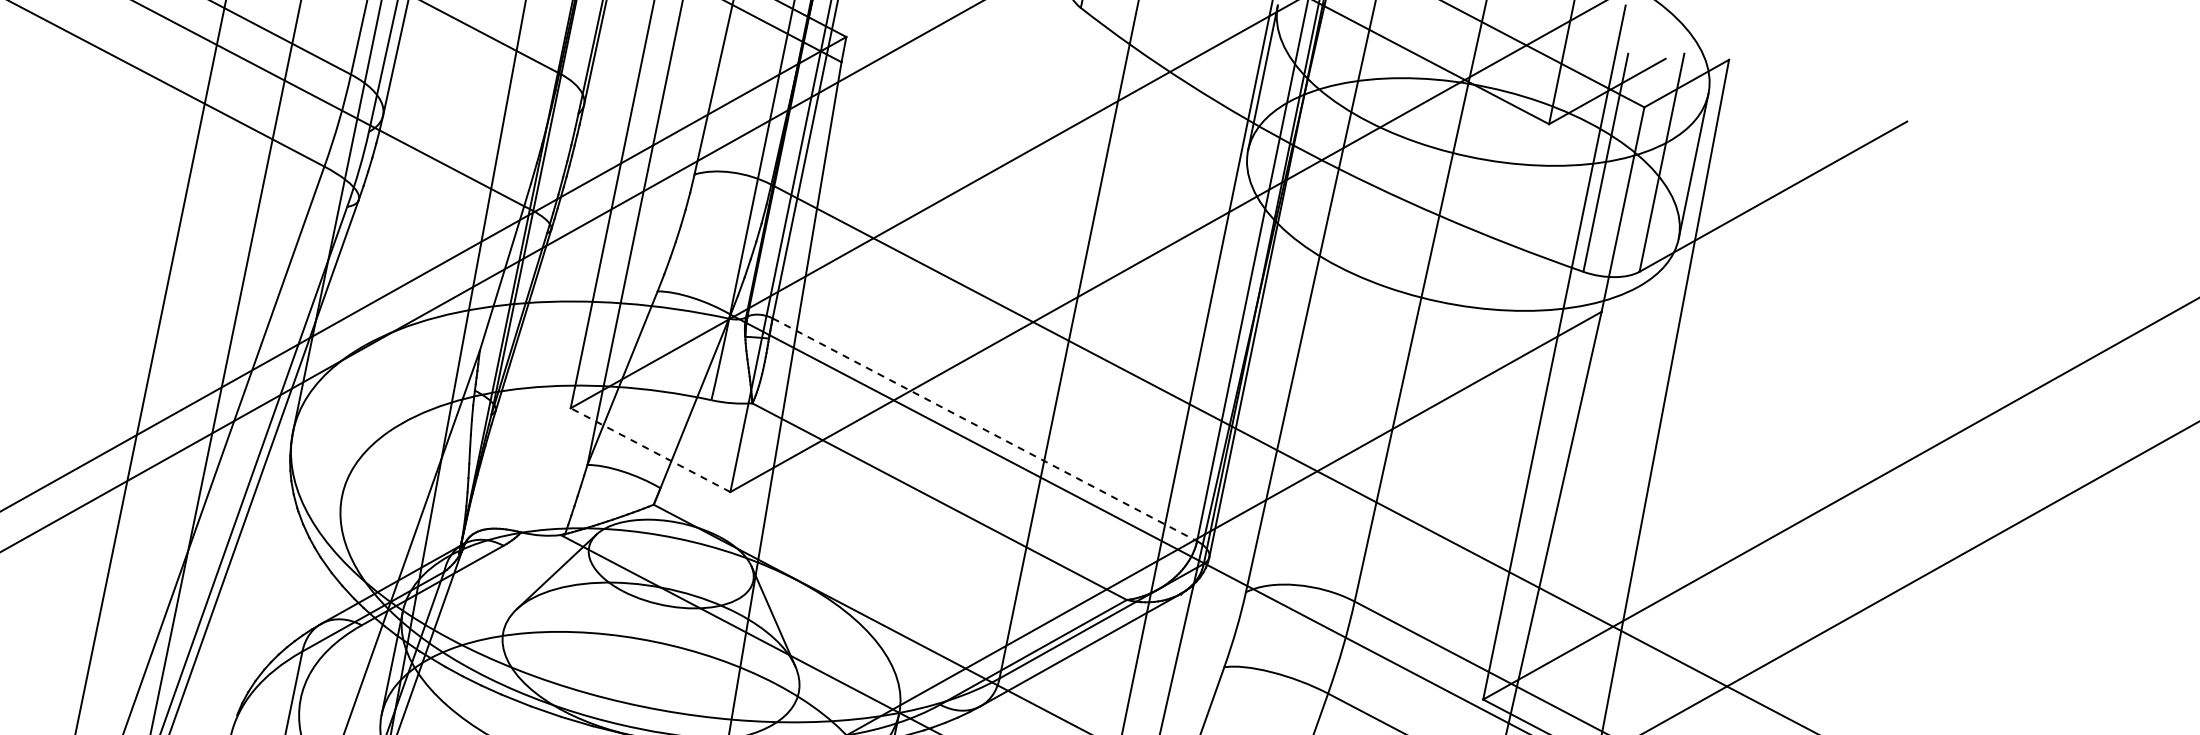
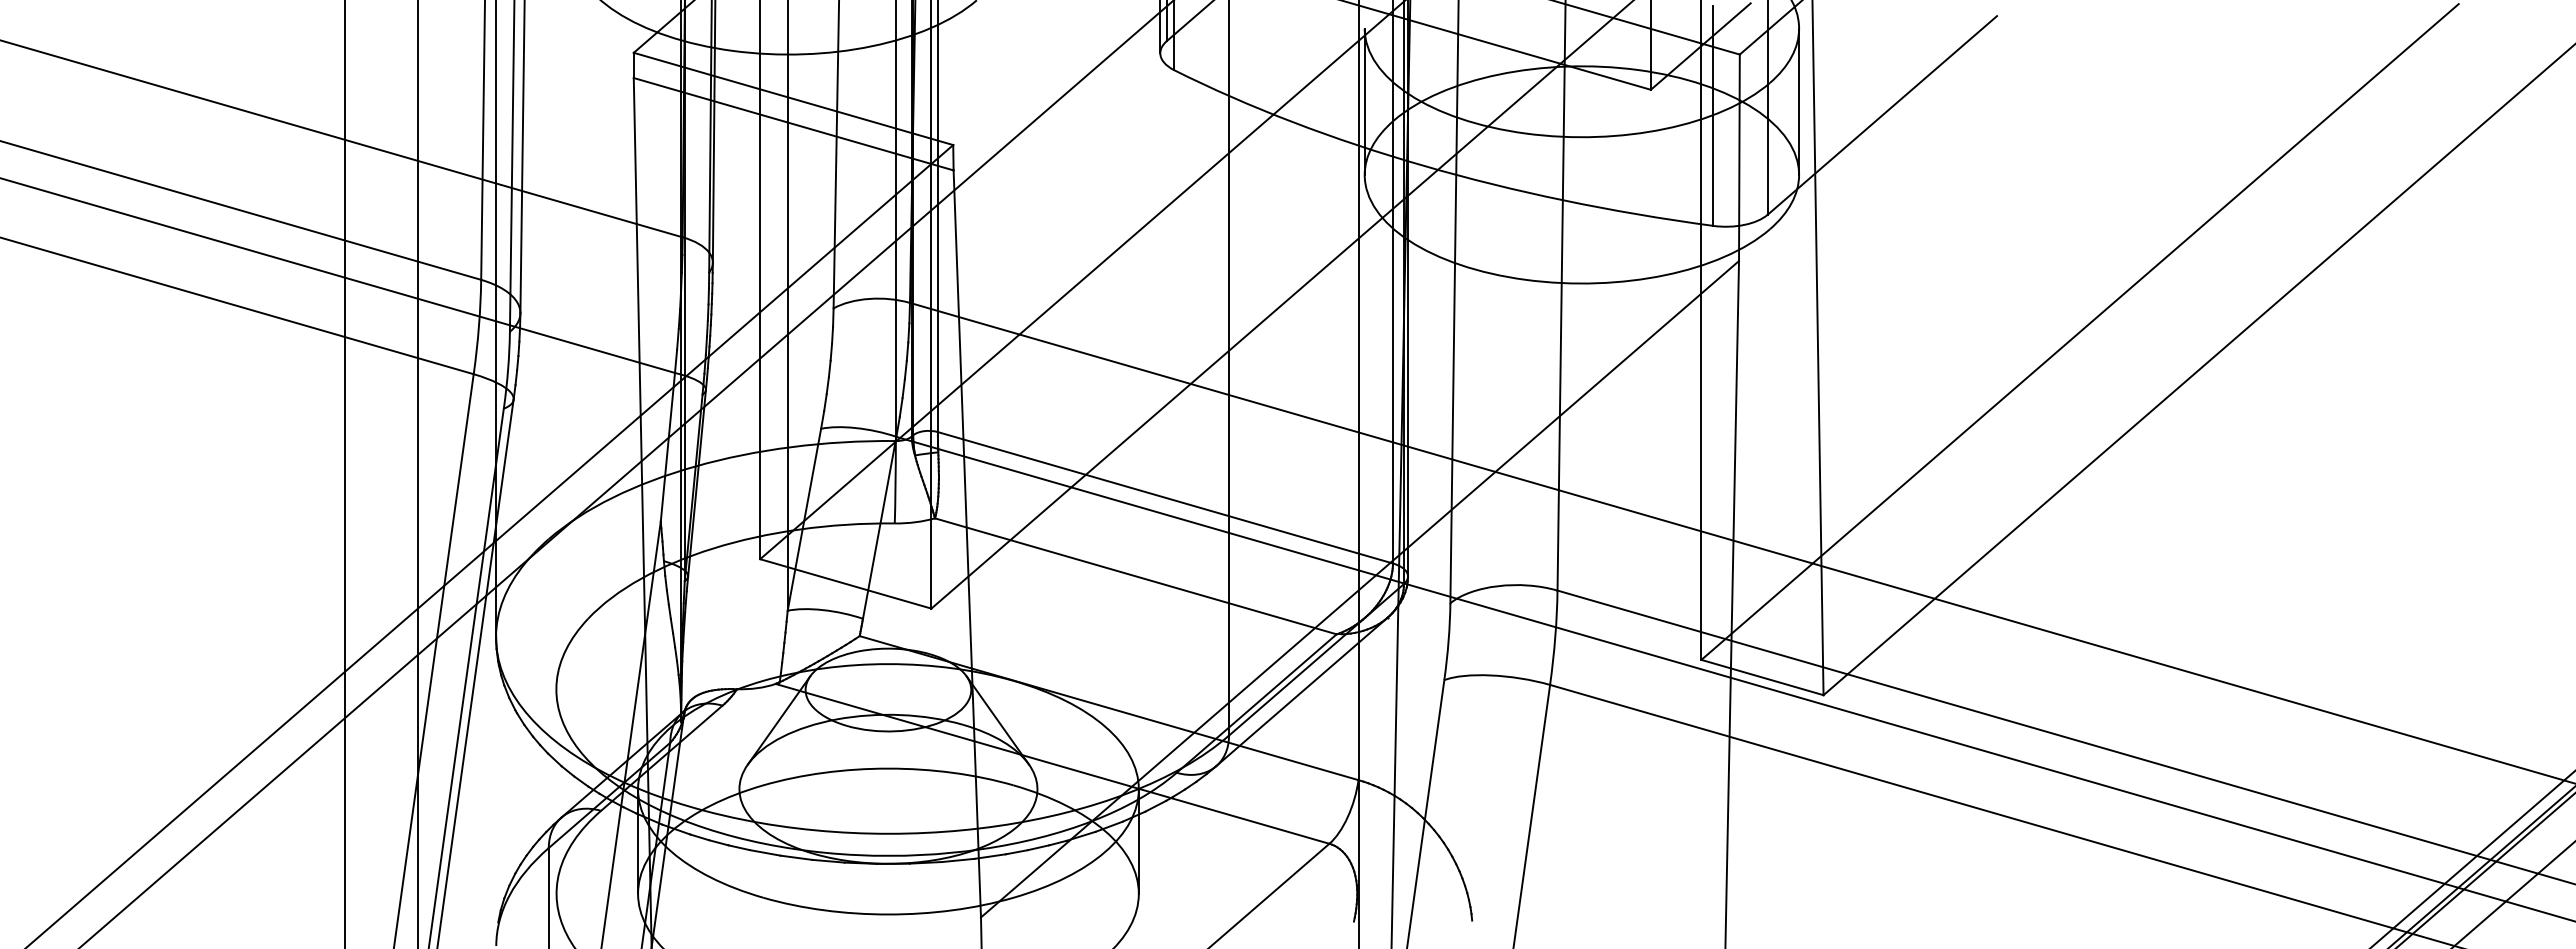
line: (985, 429) -> (1165, 497), dashed -> solid
line: (650, 449) -> (845, 583), dashed -> solid

